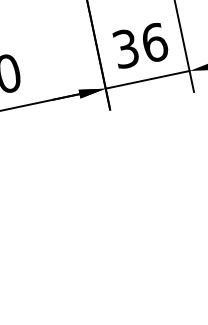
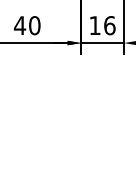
text: (124, 48) -> (94, 25), 36 -> 16

